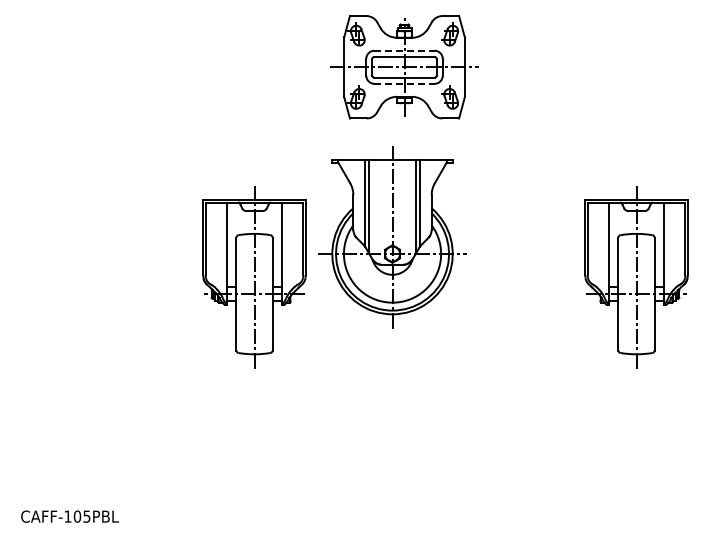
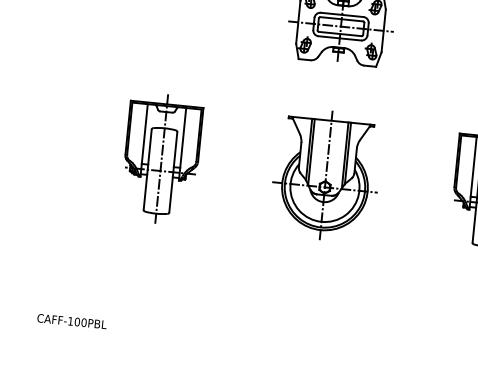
line: (405, 50) -> (342, 14), dashed -> solid
line: (405, 83) -> (340, 38), dashed -> solid
part: (392, 237) -> (326, 175), moved
part: (254, 277) -> (161, 159), moved
text: (86, 516) -> (83, 322), CAFF-105PBL -> CAFF-100PBL

